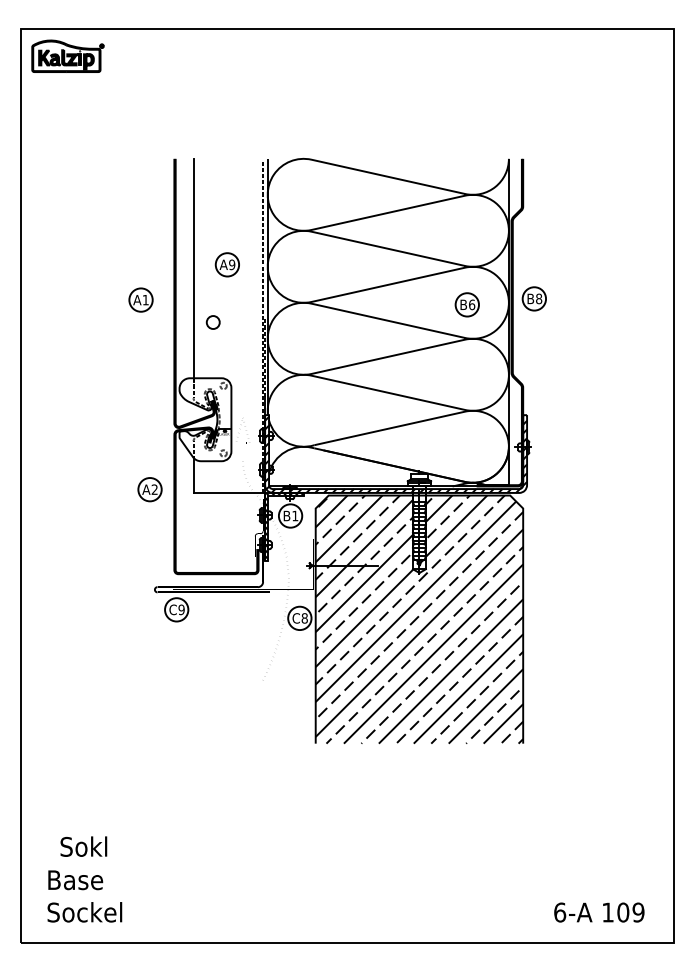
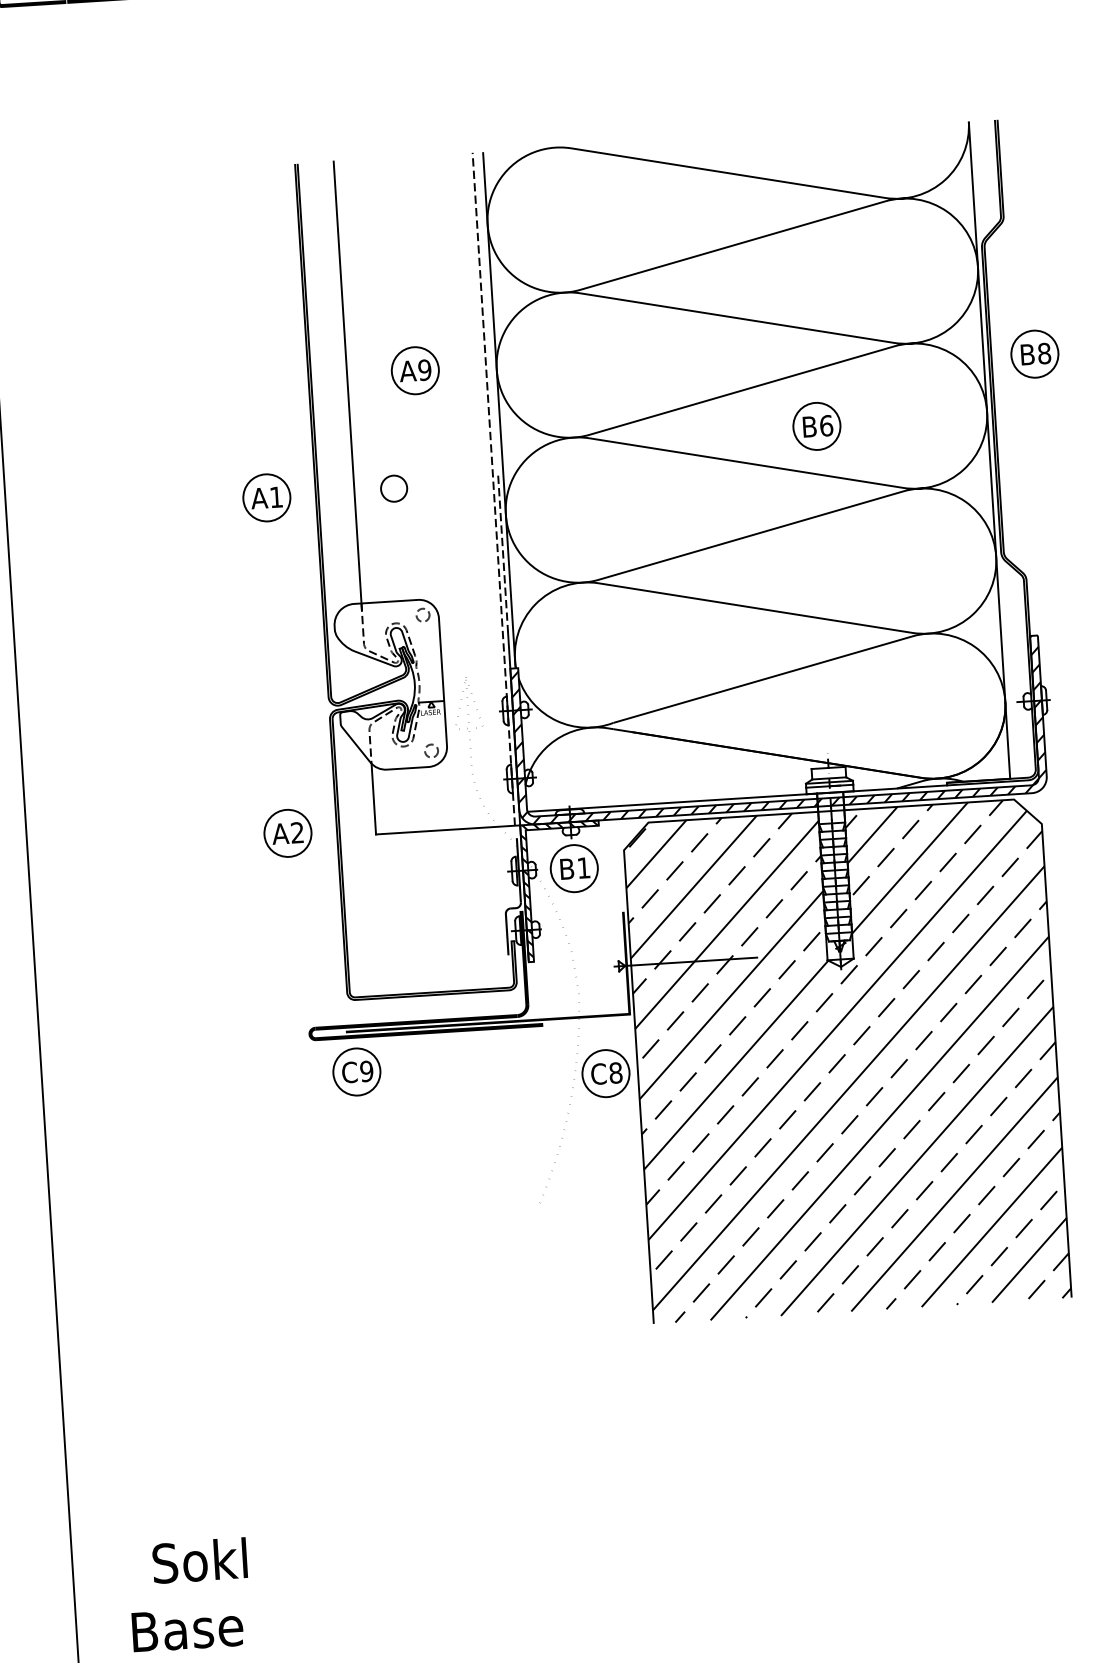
part: (533, 298) -> (1033, 353), moved
part: (140, 299) -> (265, 496), moved
part: (466, 304) -> (815, 425), moved

